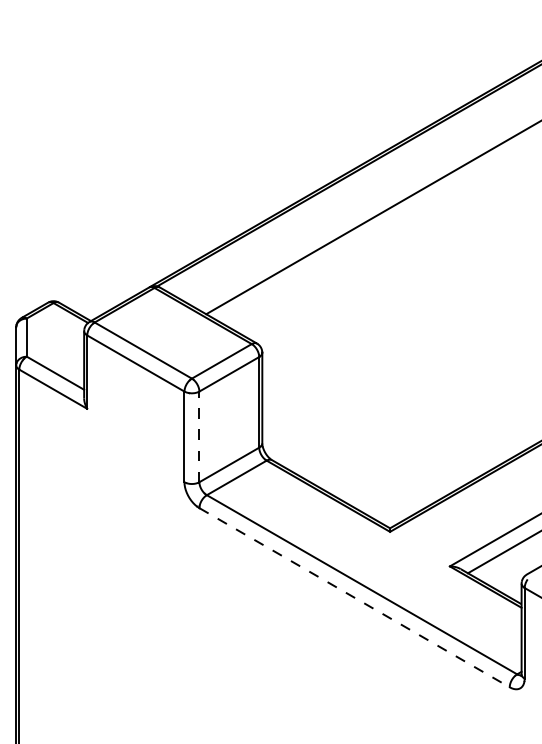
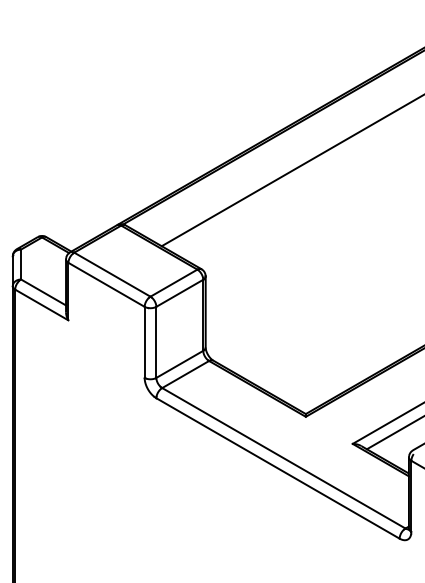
line: (199, 437) -> (156, 342), dashed -> solid
line: (355, 597) -> (278, 468), dashed -> solid

